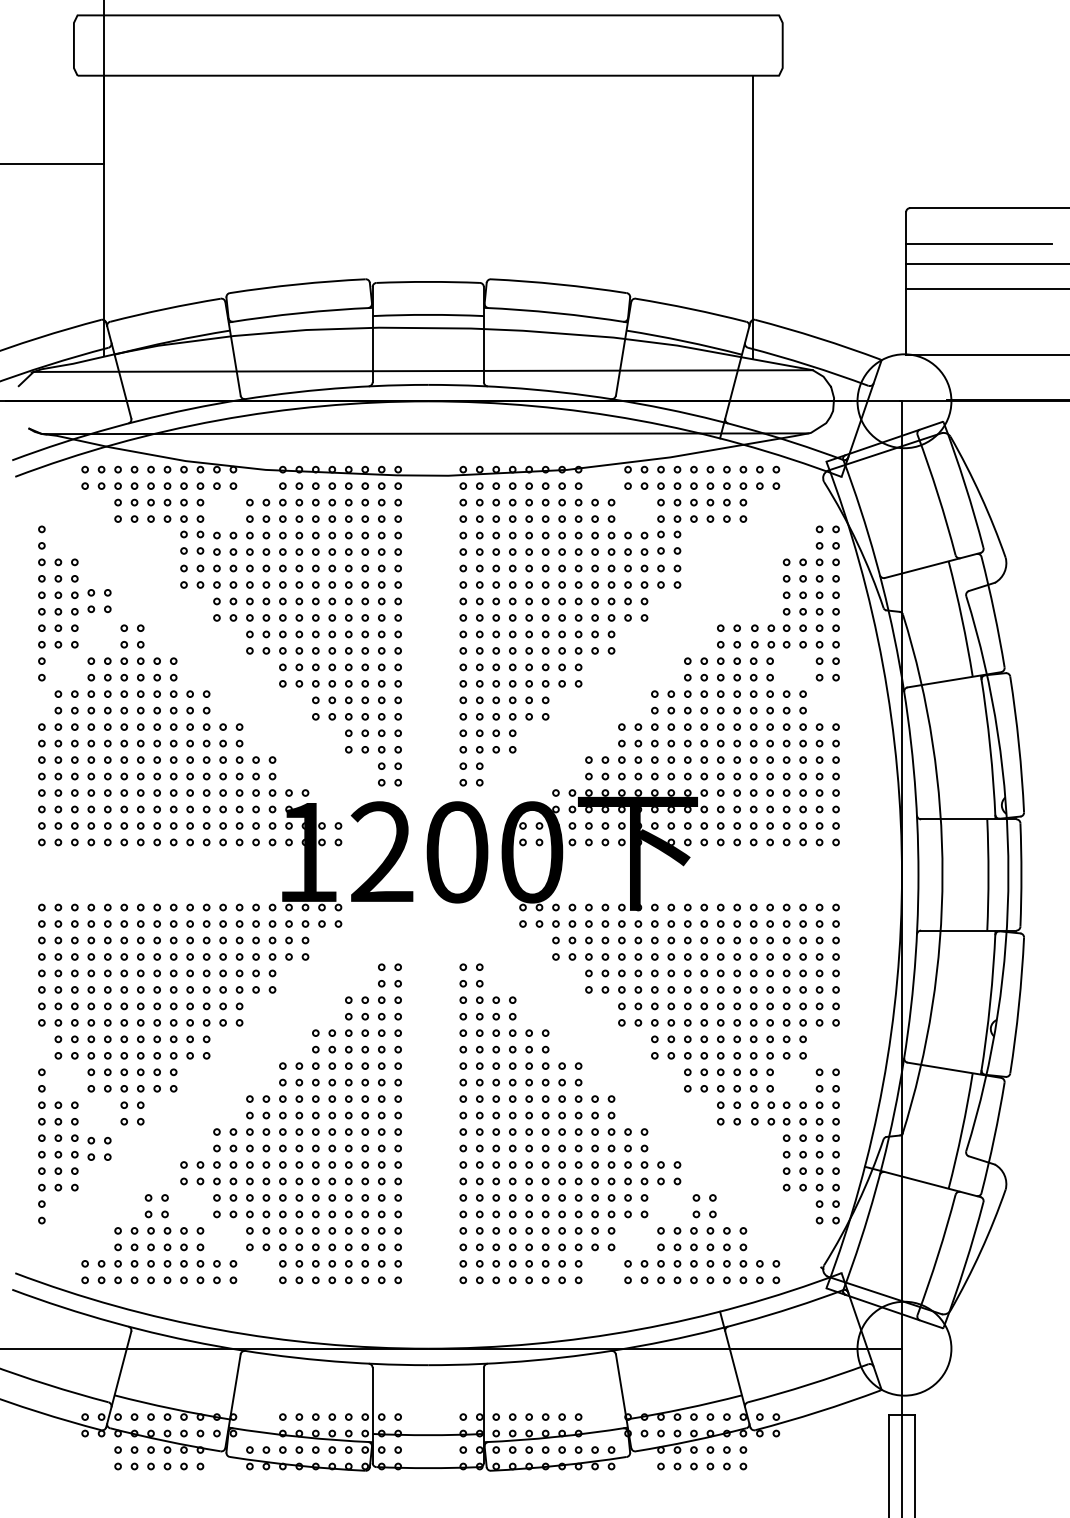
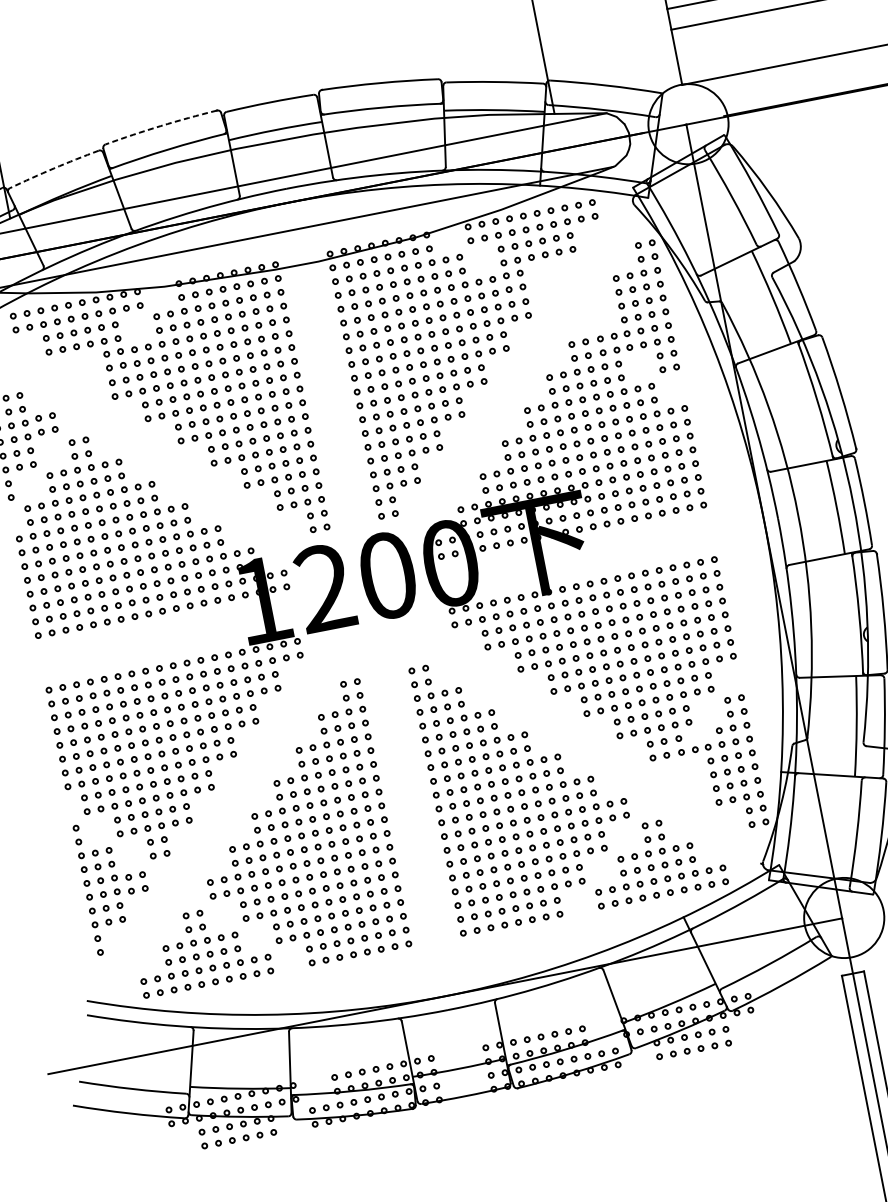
arc: (297, 284) -> (160, 126), solid -> dashed
arc: (165, 309) -> (54, 168), solid -> dashed
part: (778, 1104) -> (698, 734), removed

